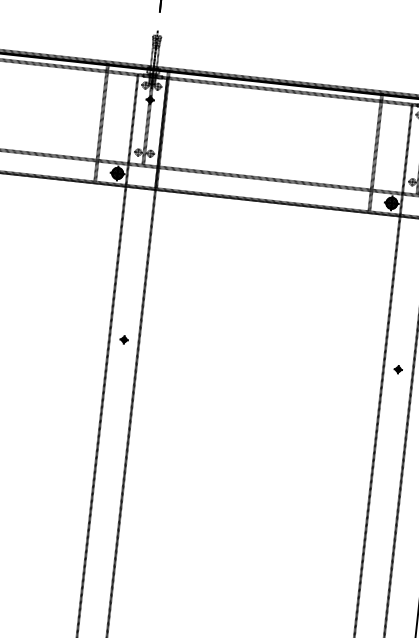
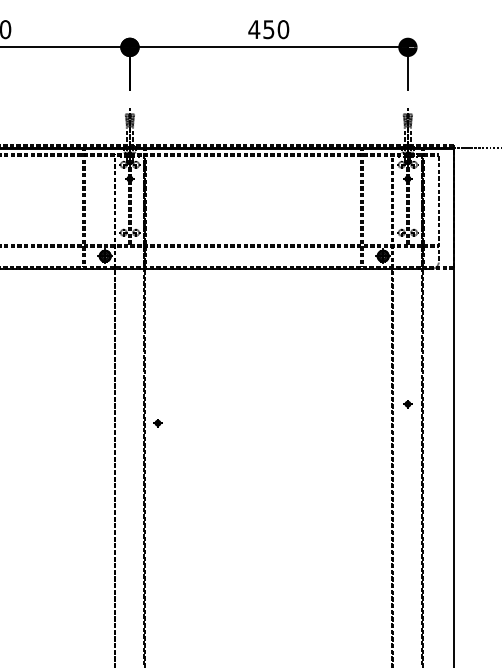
part: (123, 340) -> (157, 423), moved
part: (397, 369) -> (407, 404), moved

